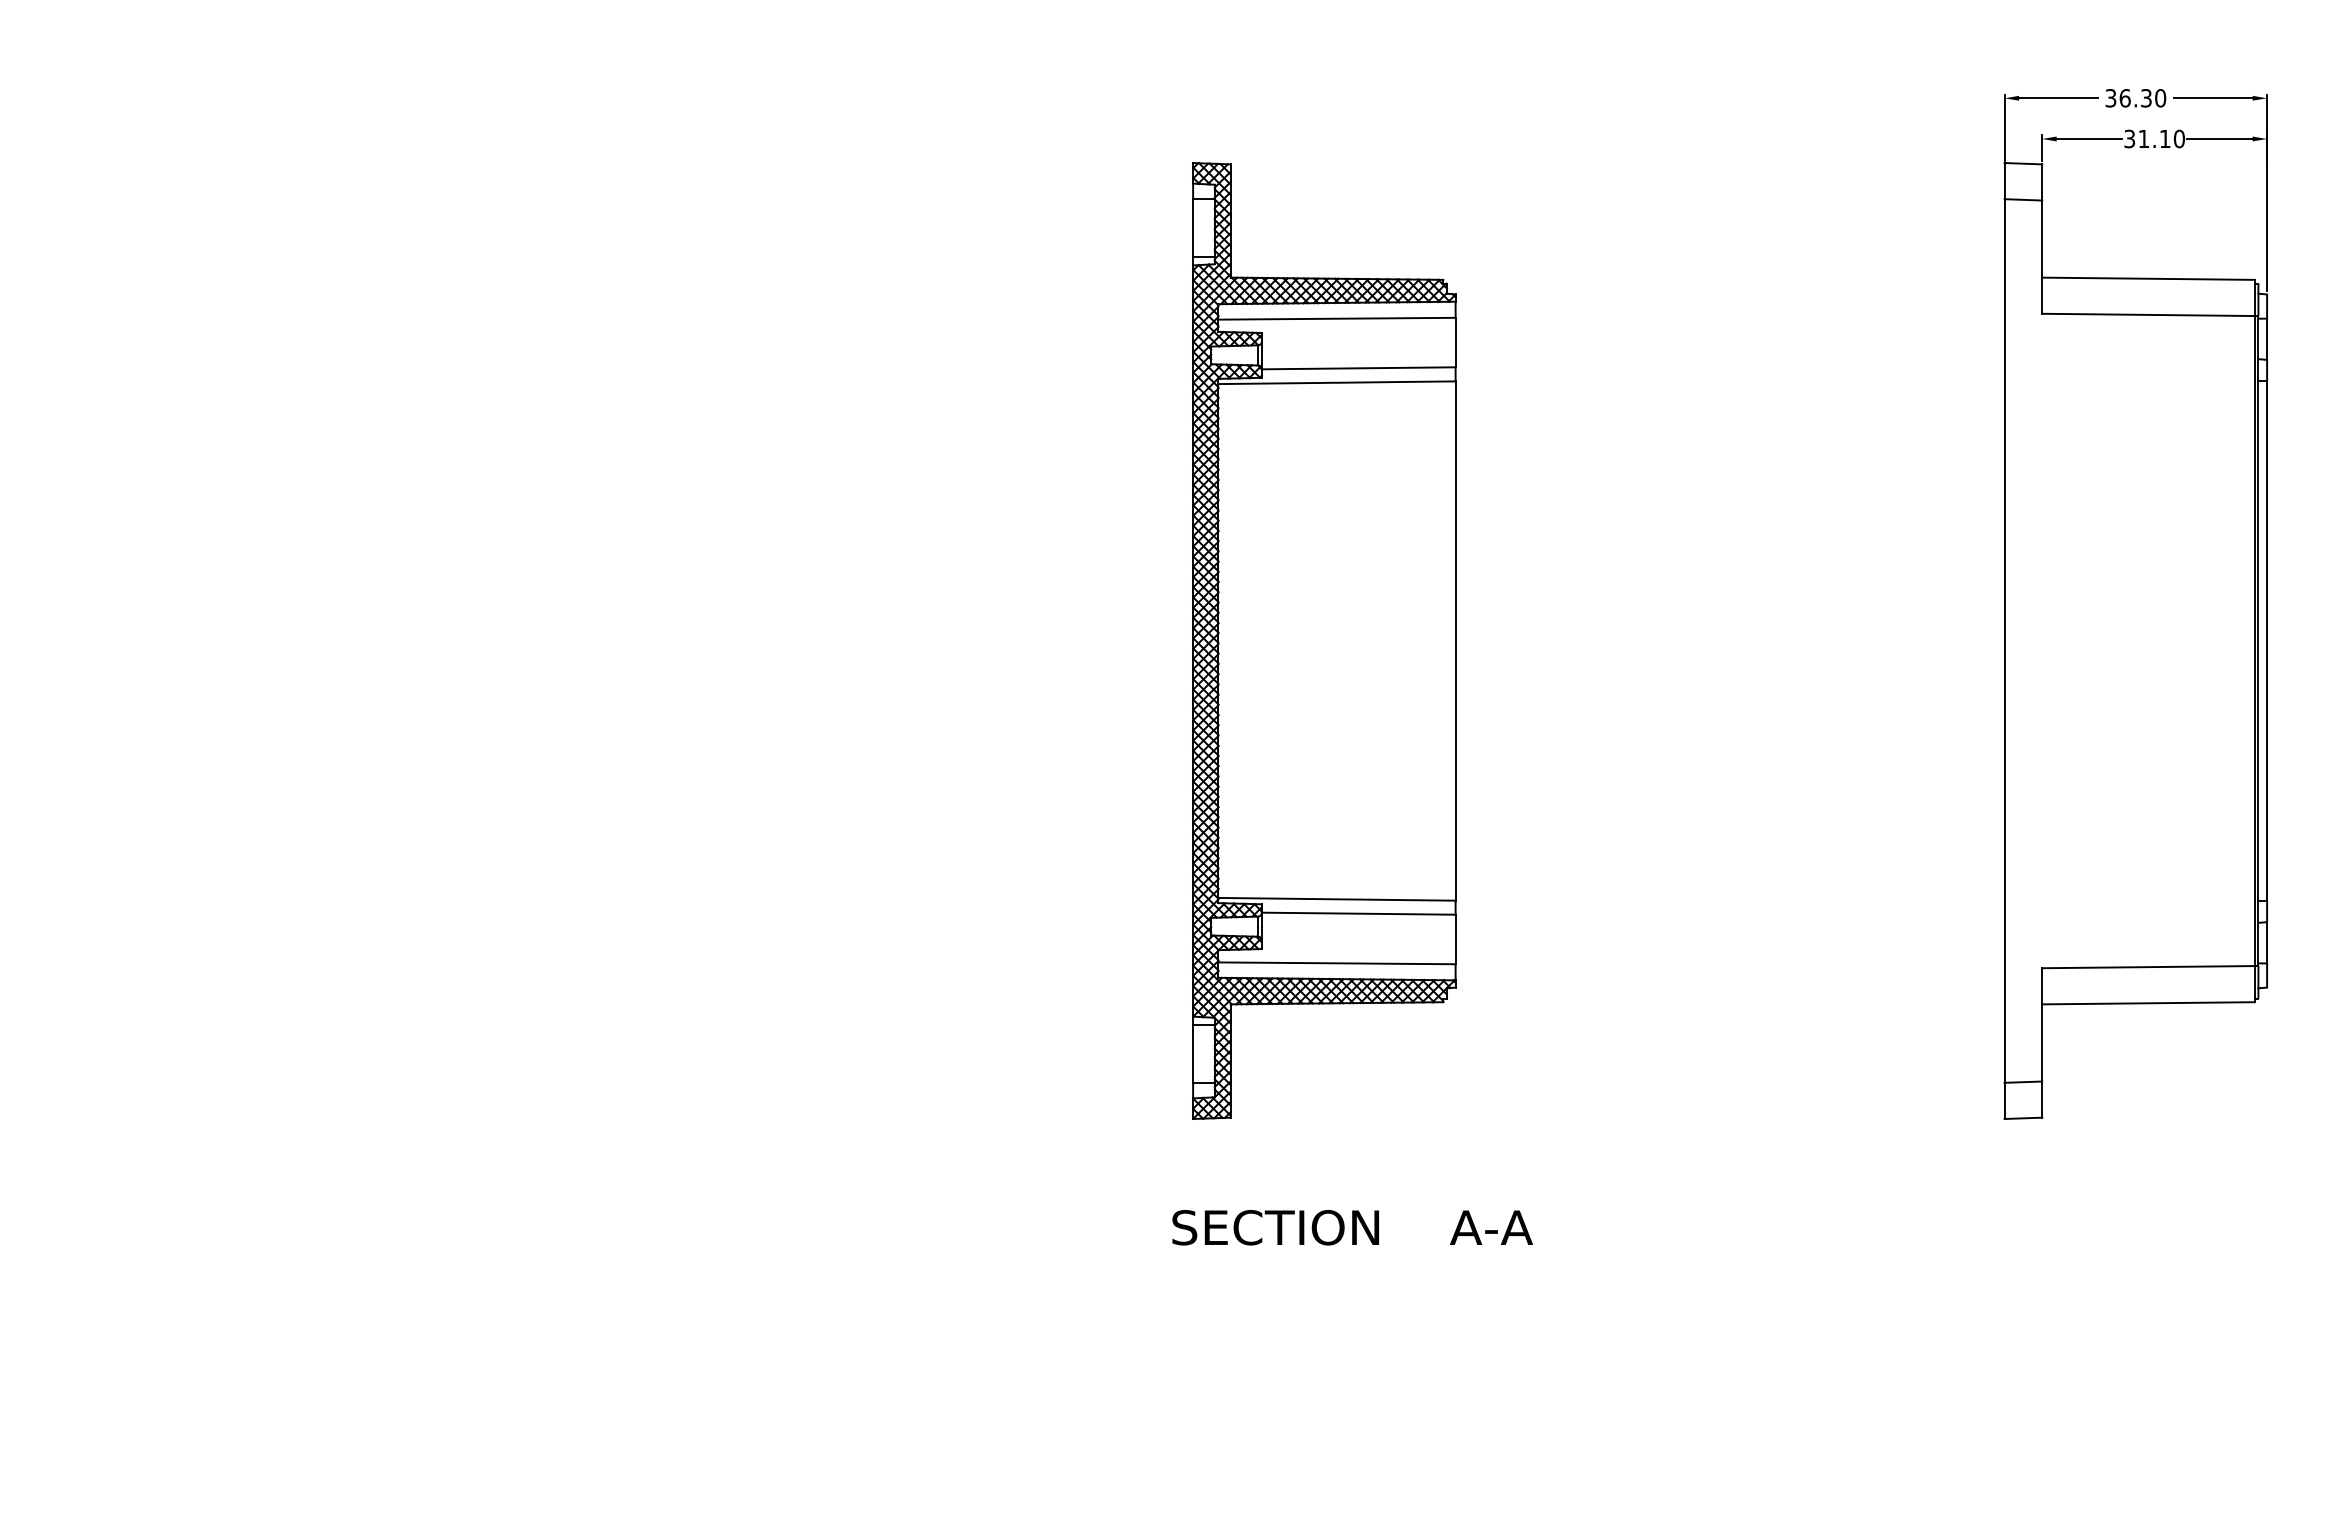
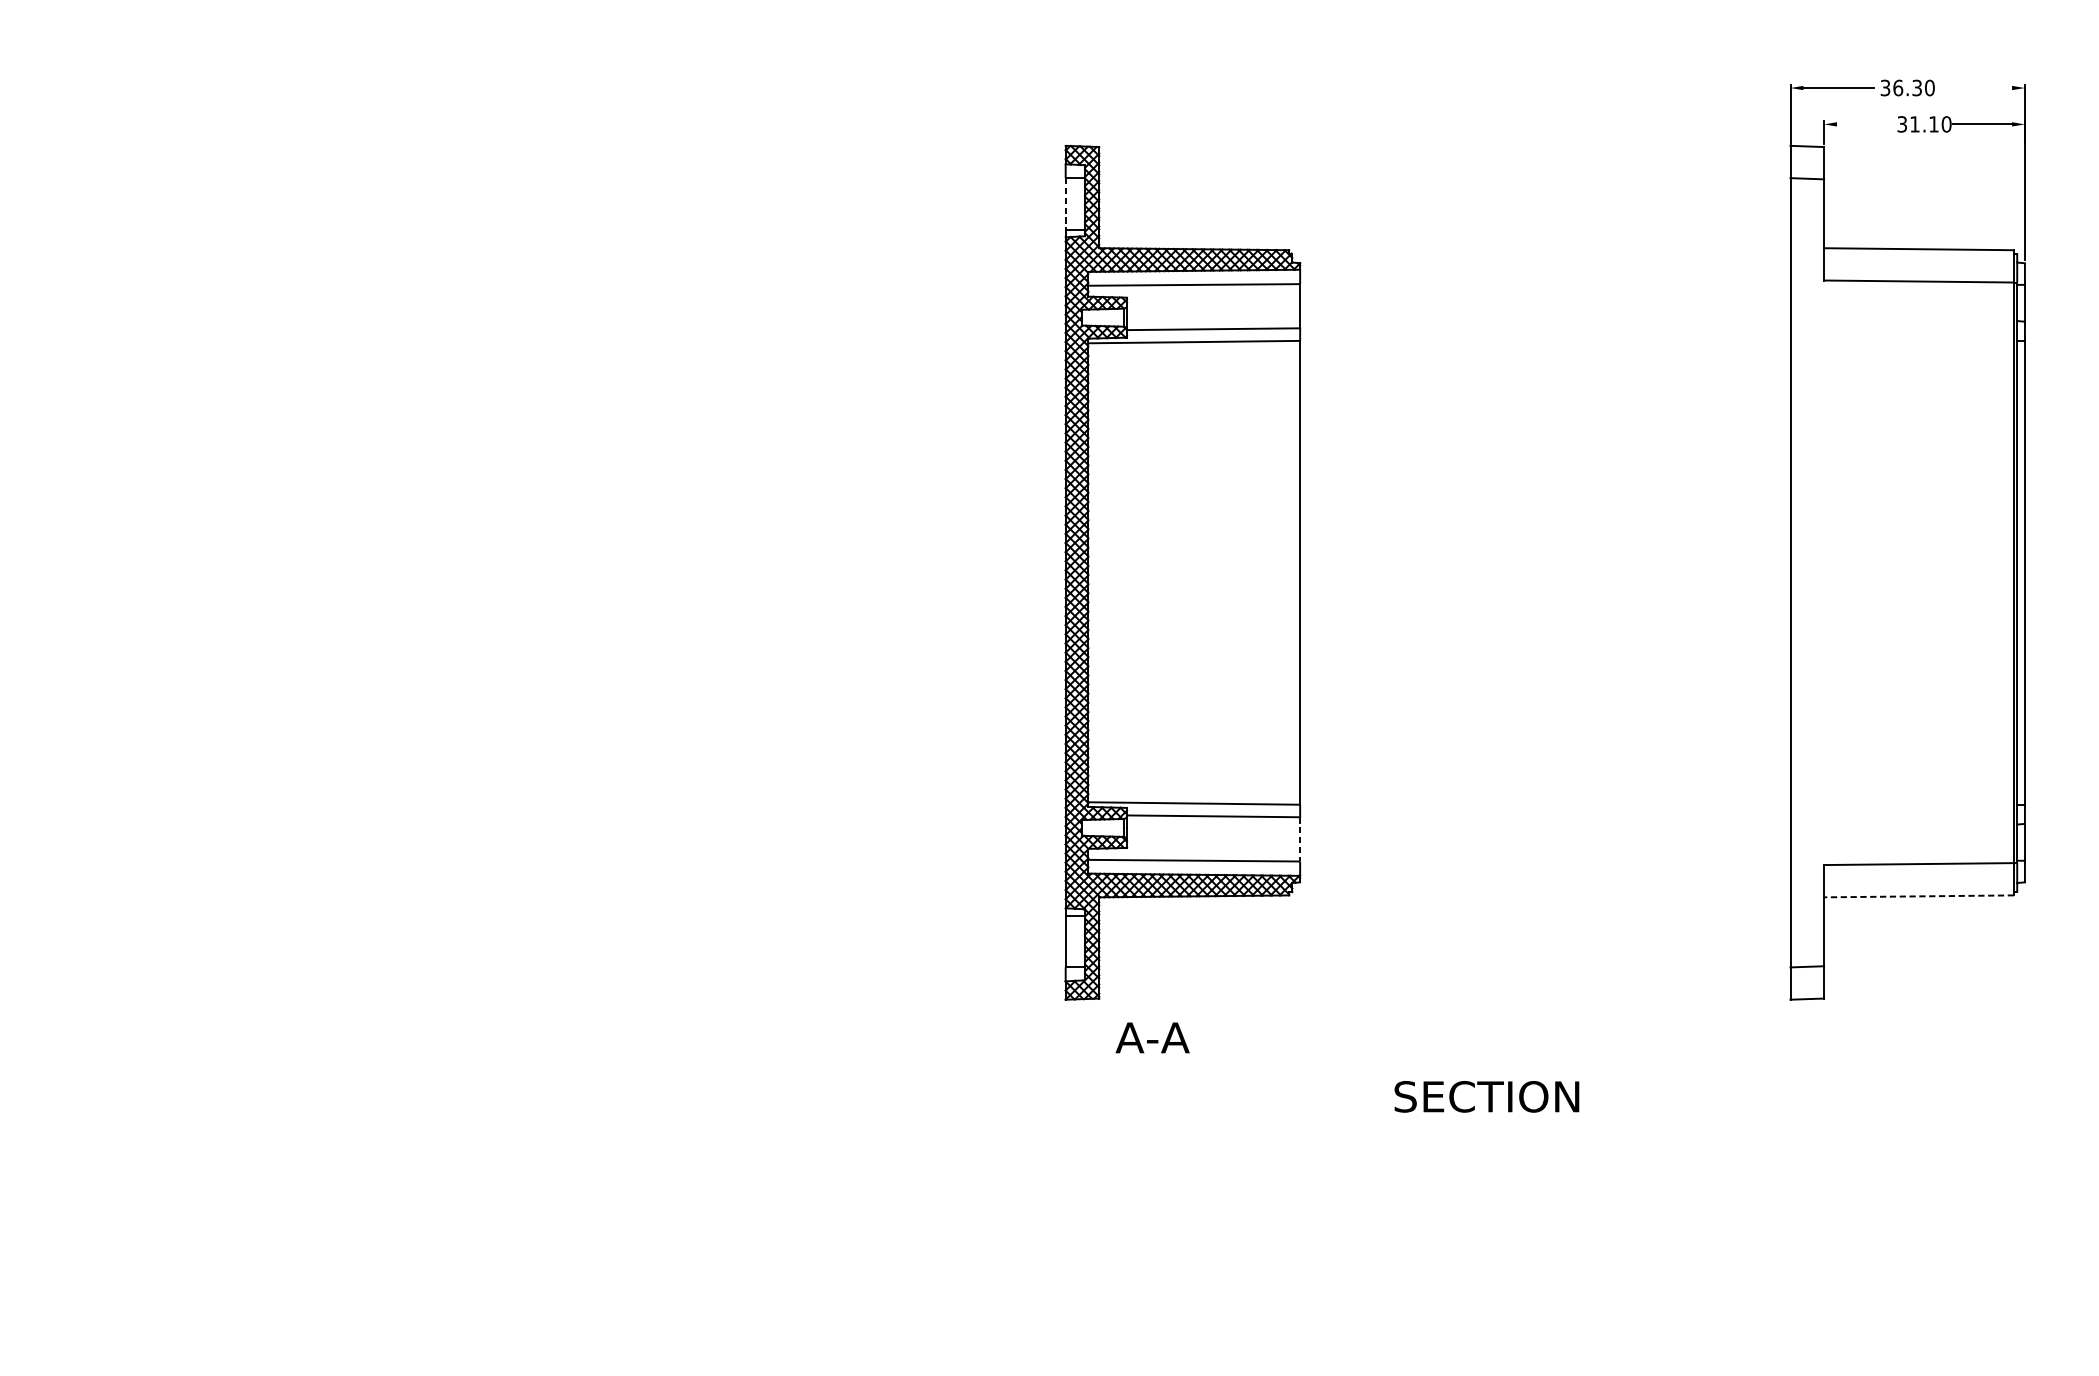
line: (2213, 98) -> (1977, 88), removed
line: (2089, 139) -> (1866, 124), removed
line: (1193, 228) -> (1066, 204), solid -> dashed
line: (1455, 939) -> (1300, 839), solid -> dashed
line: (2148, 1003) -> (1919, 896), solid -> dashed
text: (1275, 1227) -> (1486, 1096), moved
text: (1491, 1227) -> (1152, 1037), moved

